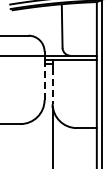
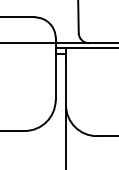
line: (44, 81) -> (55, 76), dashed -> solid
line: (52, 86) -> (65, 82), dashed -> solid

